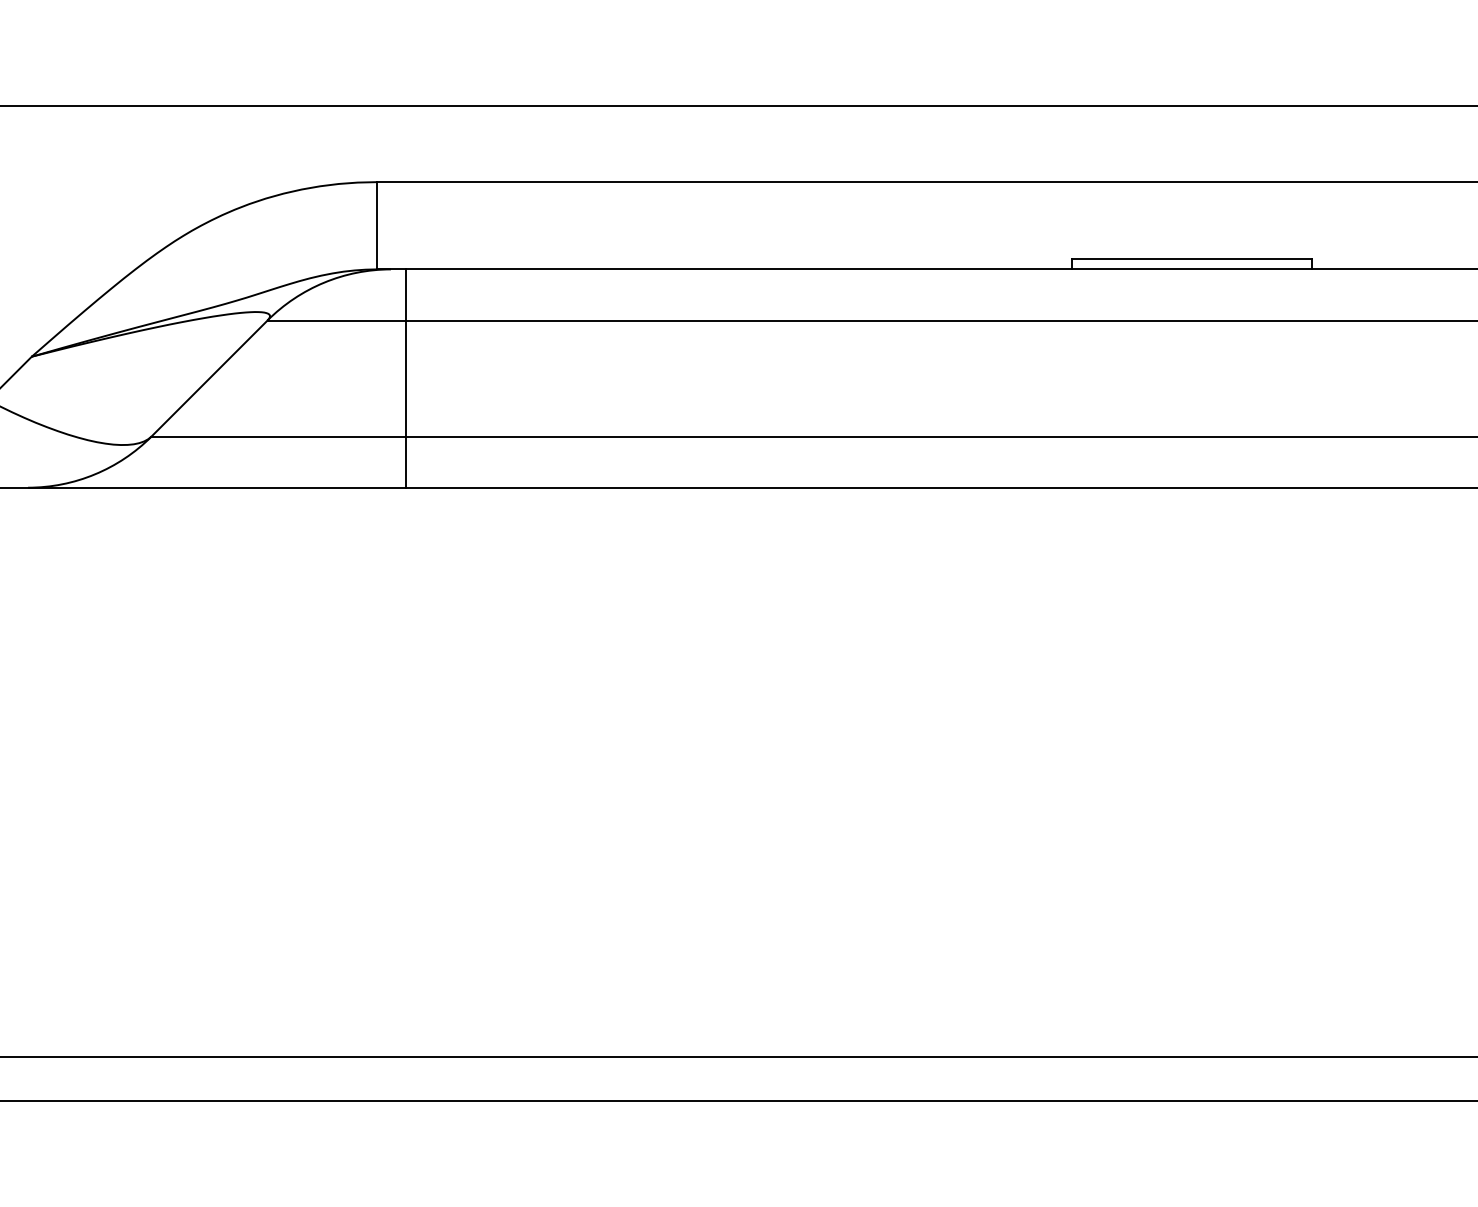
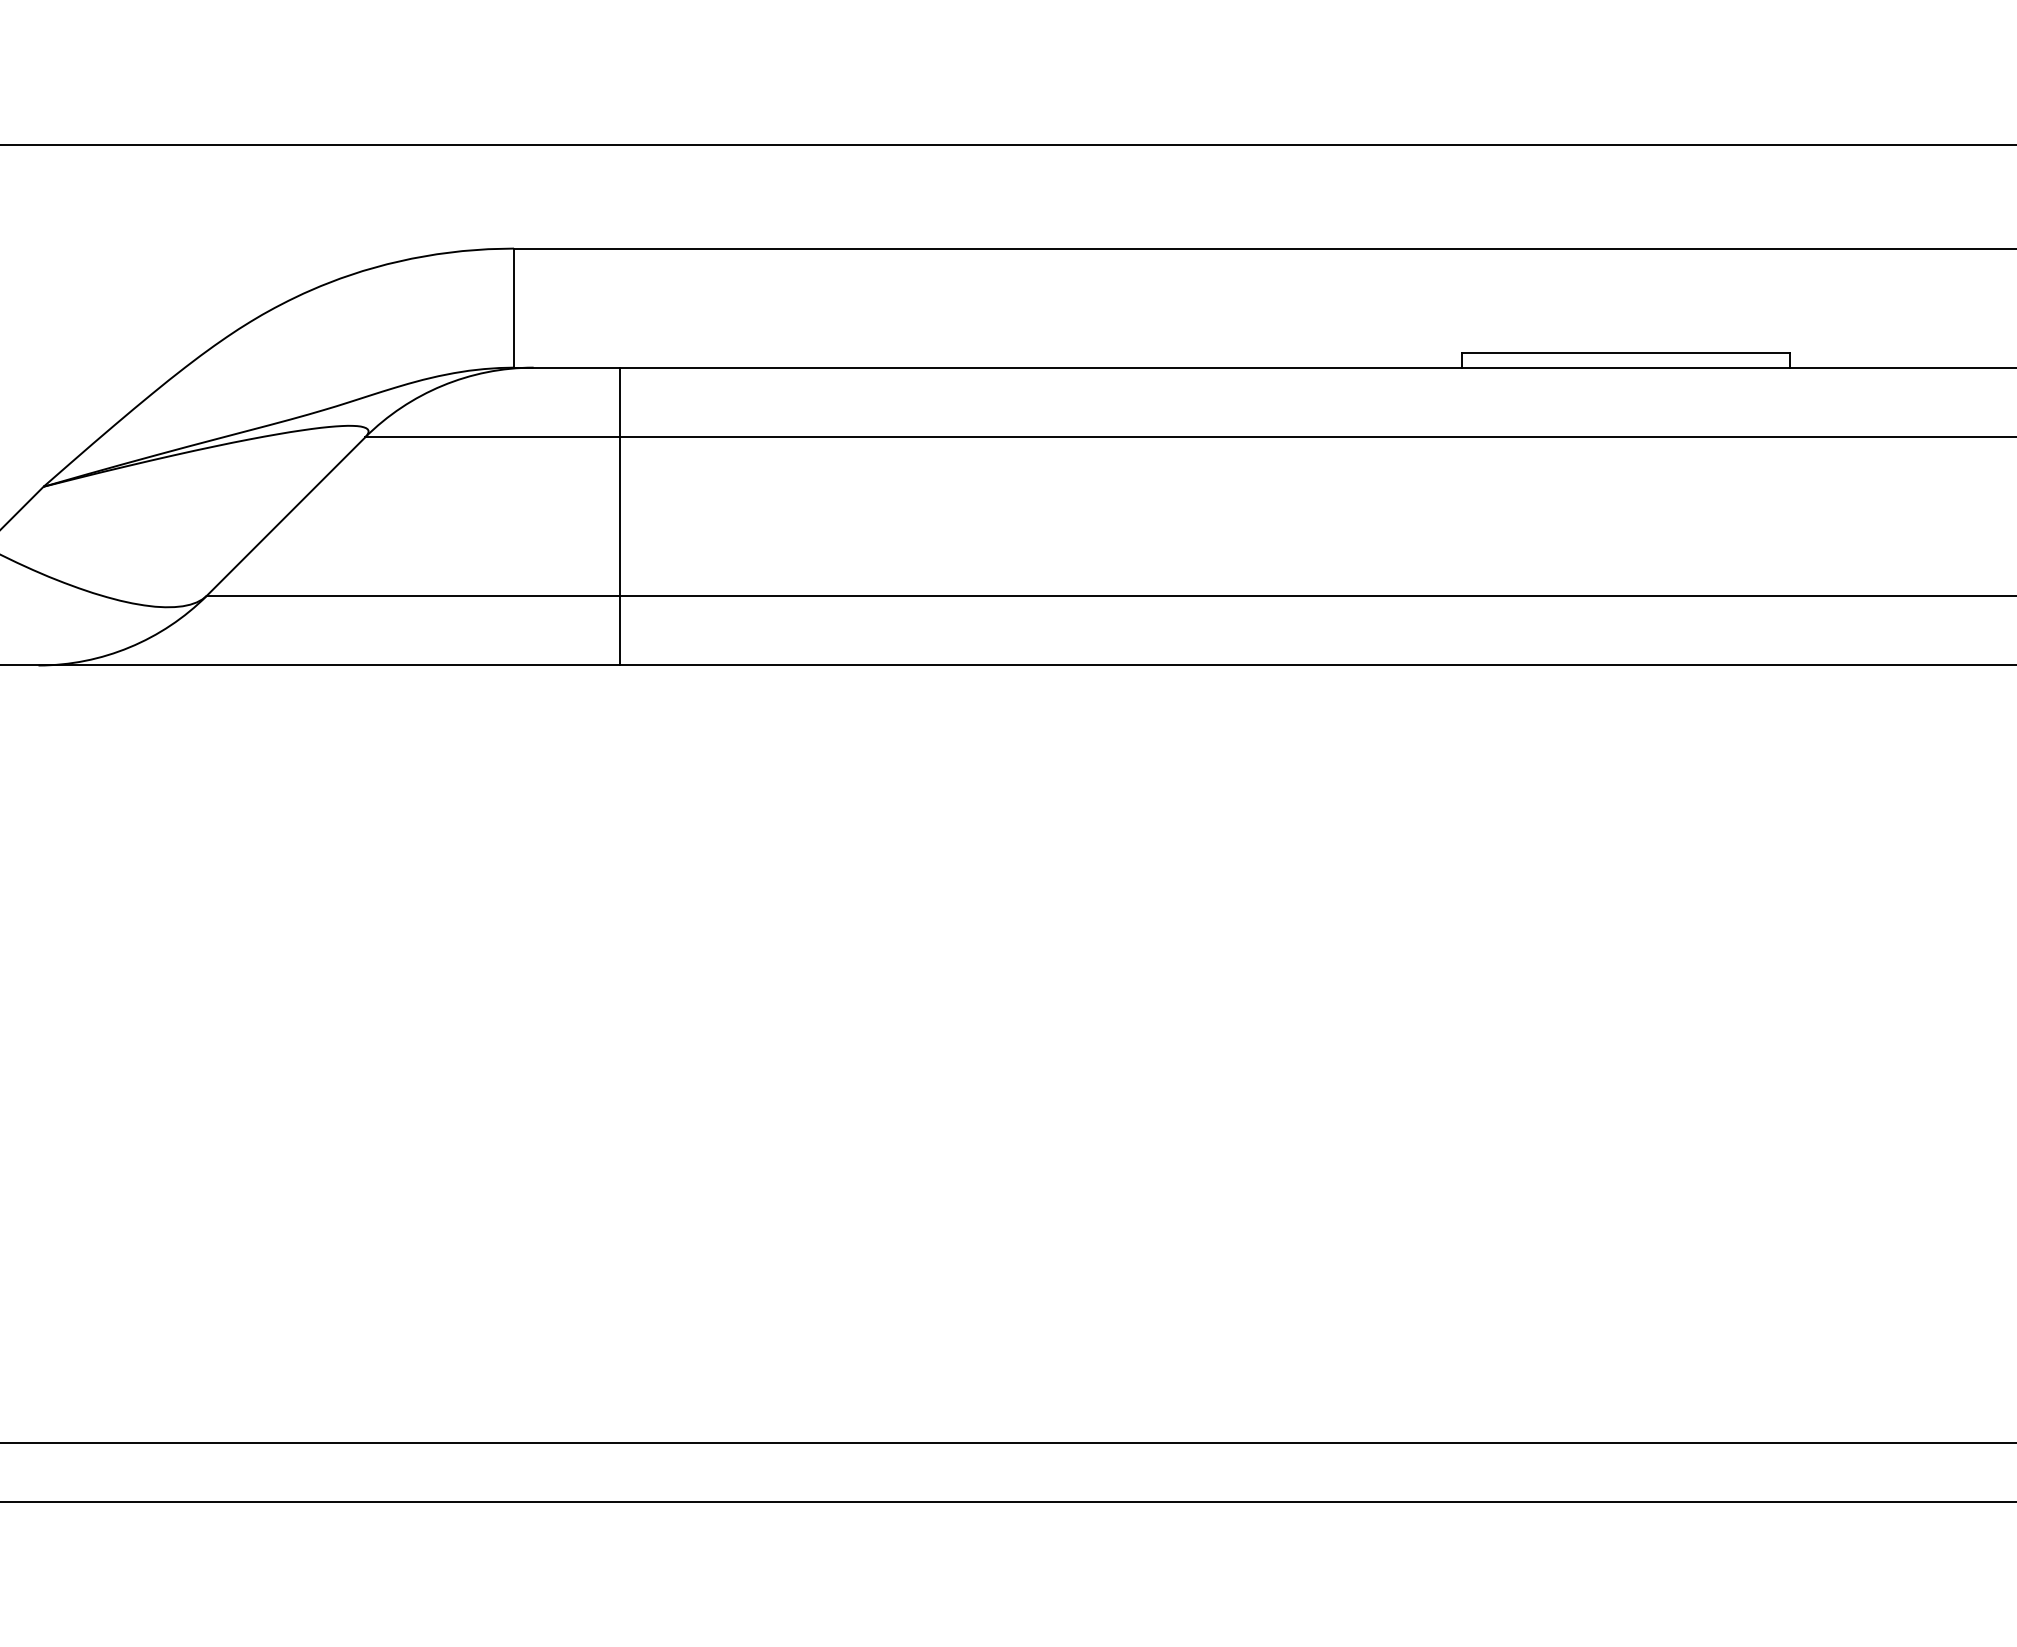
line: (406, 378) -> (620, 516), moved

